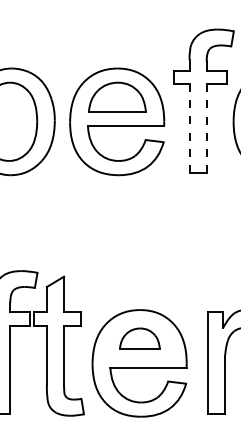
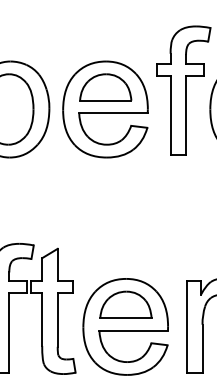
line: (189, 128) -> (170, 115), dashed -> solid
line: (207, 128) -> (186, 115), dashed -> solid
part: (139, 338) -> (125, 304), size x1.43

